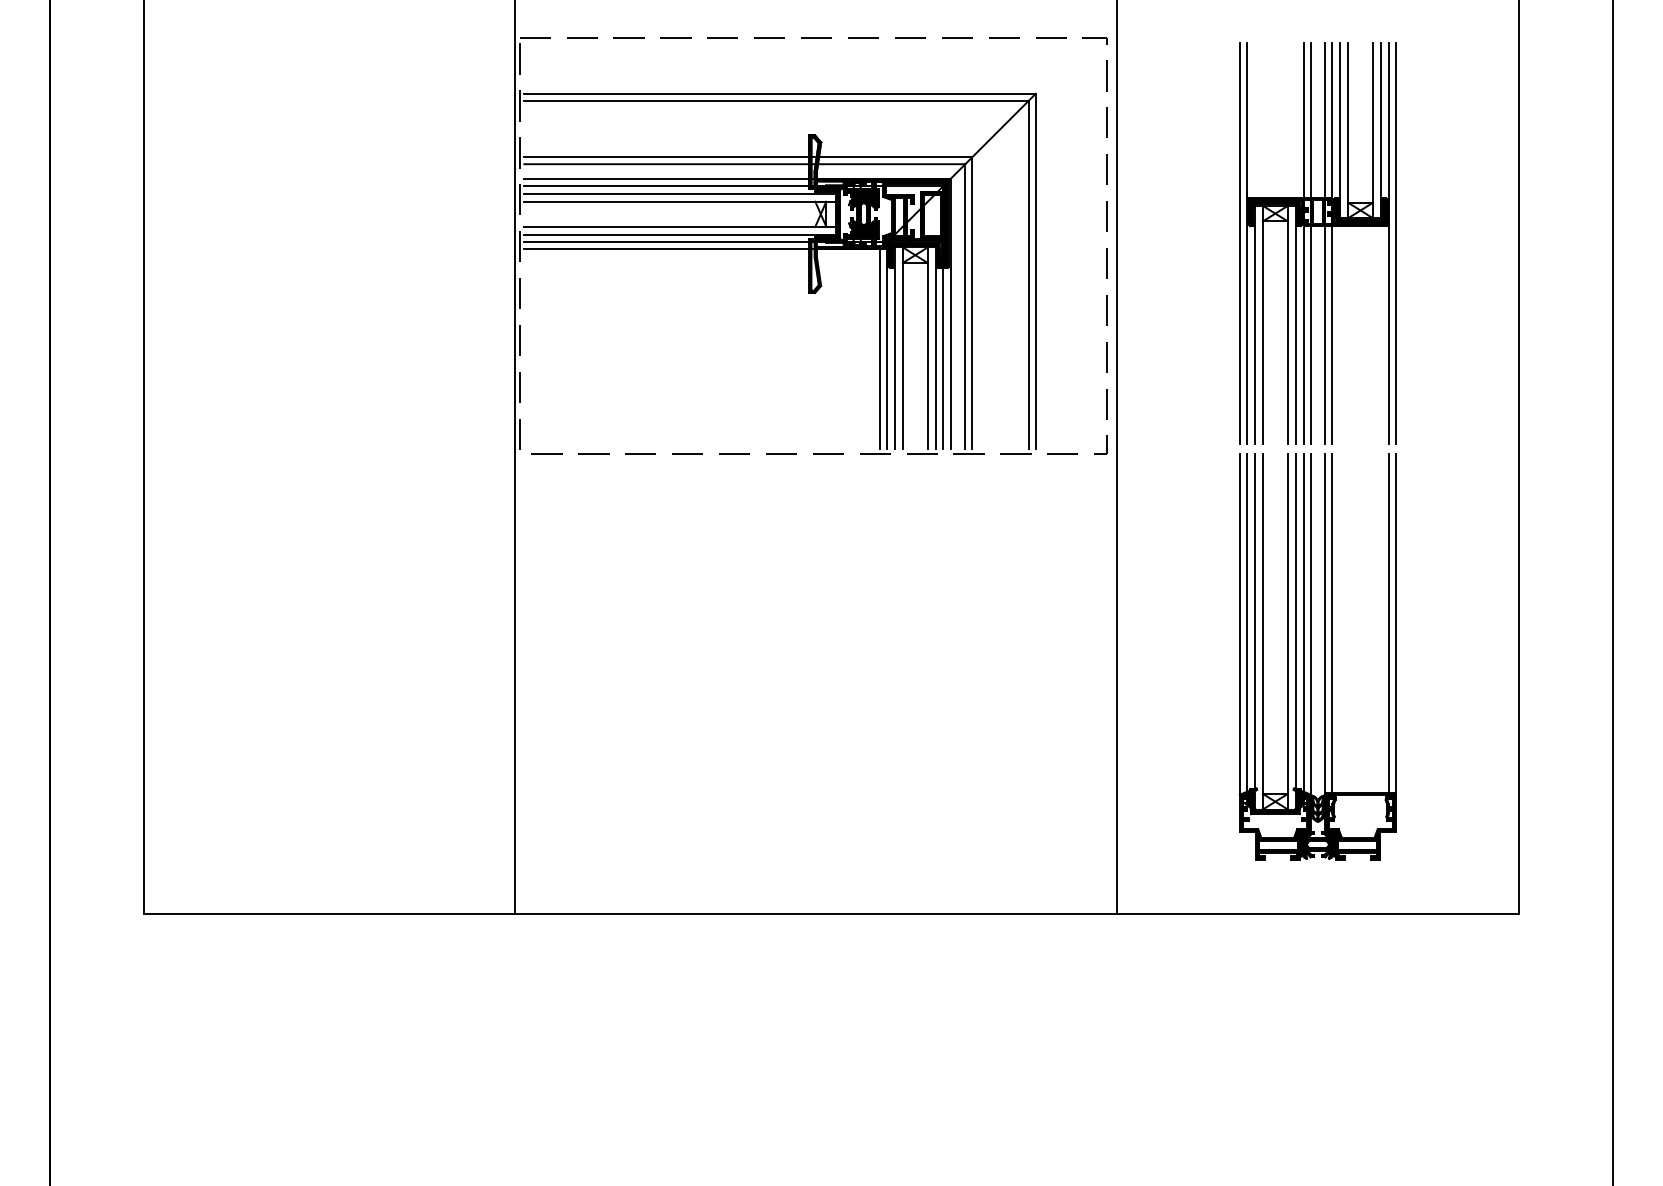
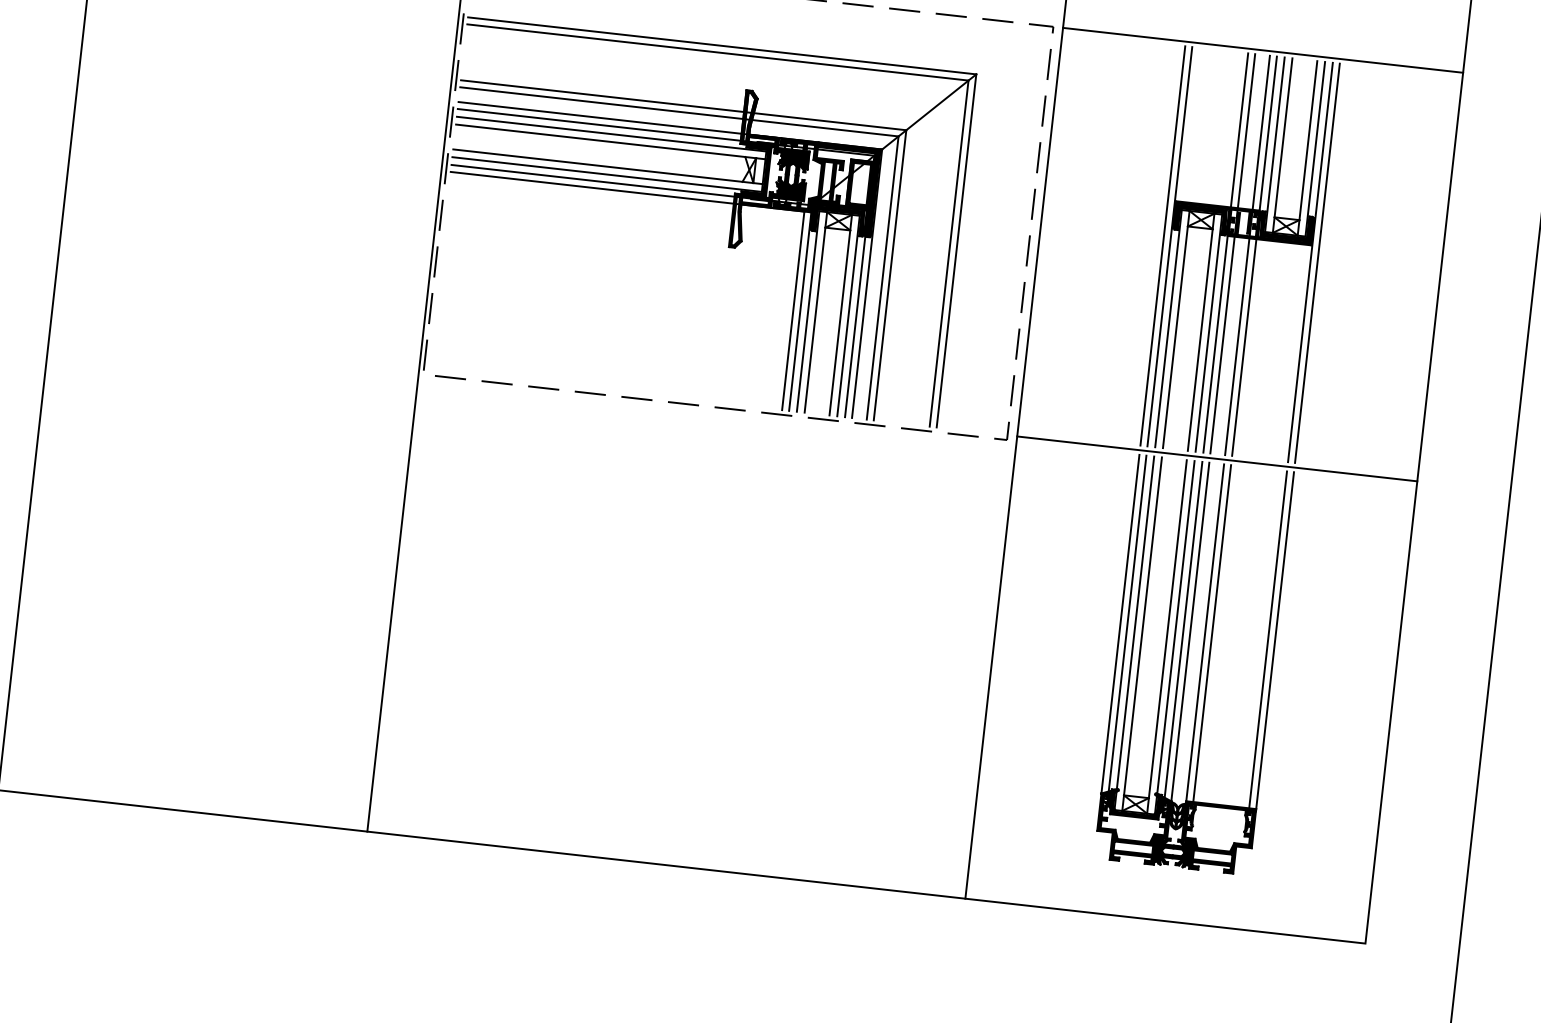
line: (1317, 38) -> (1262, 50), added
line: (1317, 449) -> (1216, 459), added

